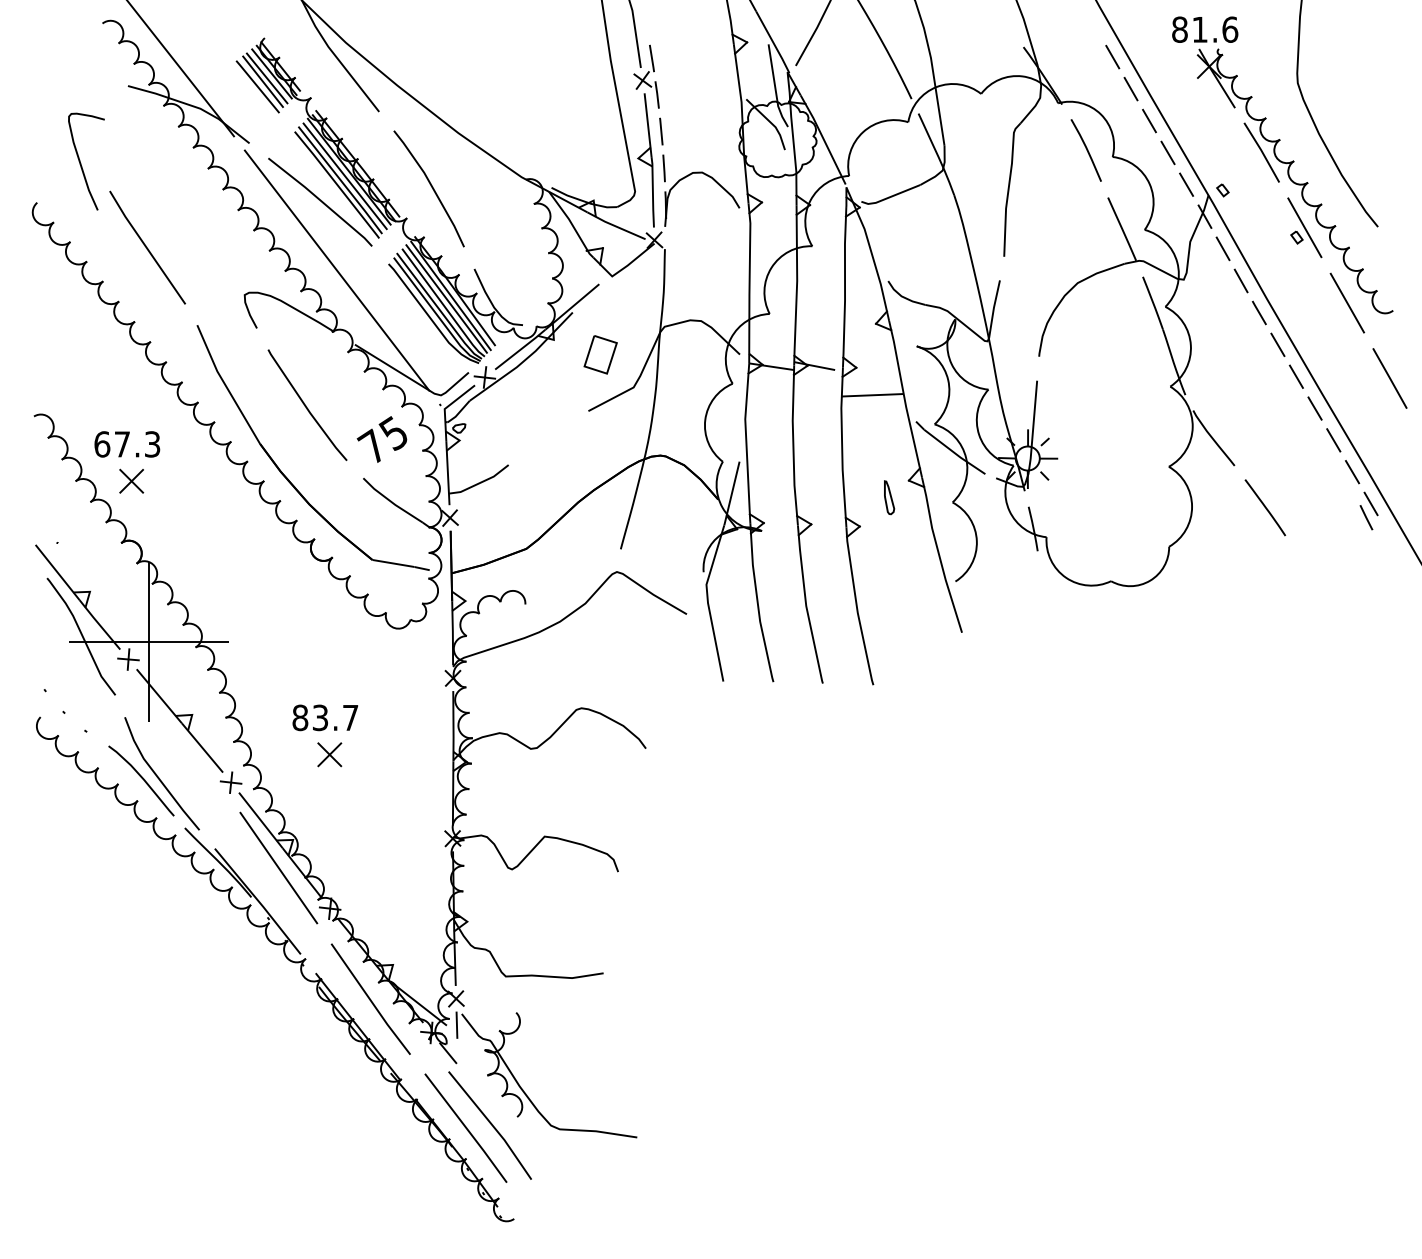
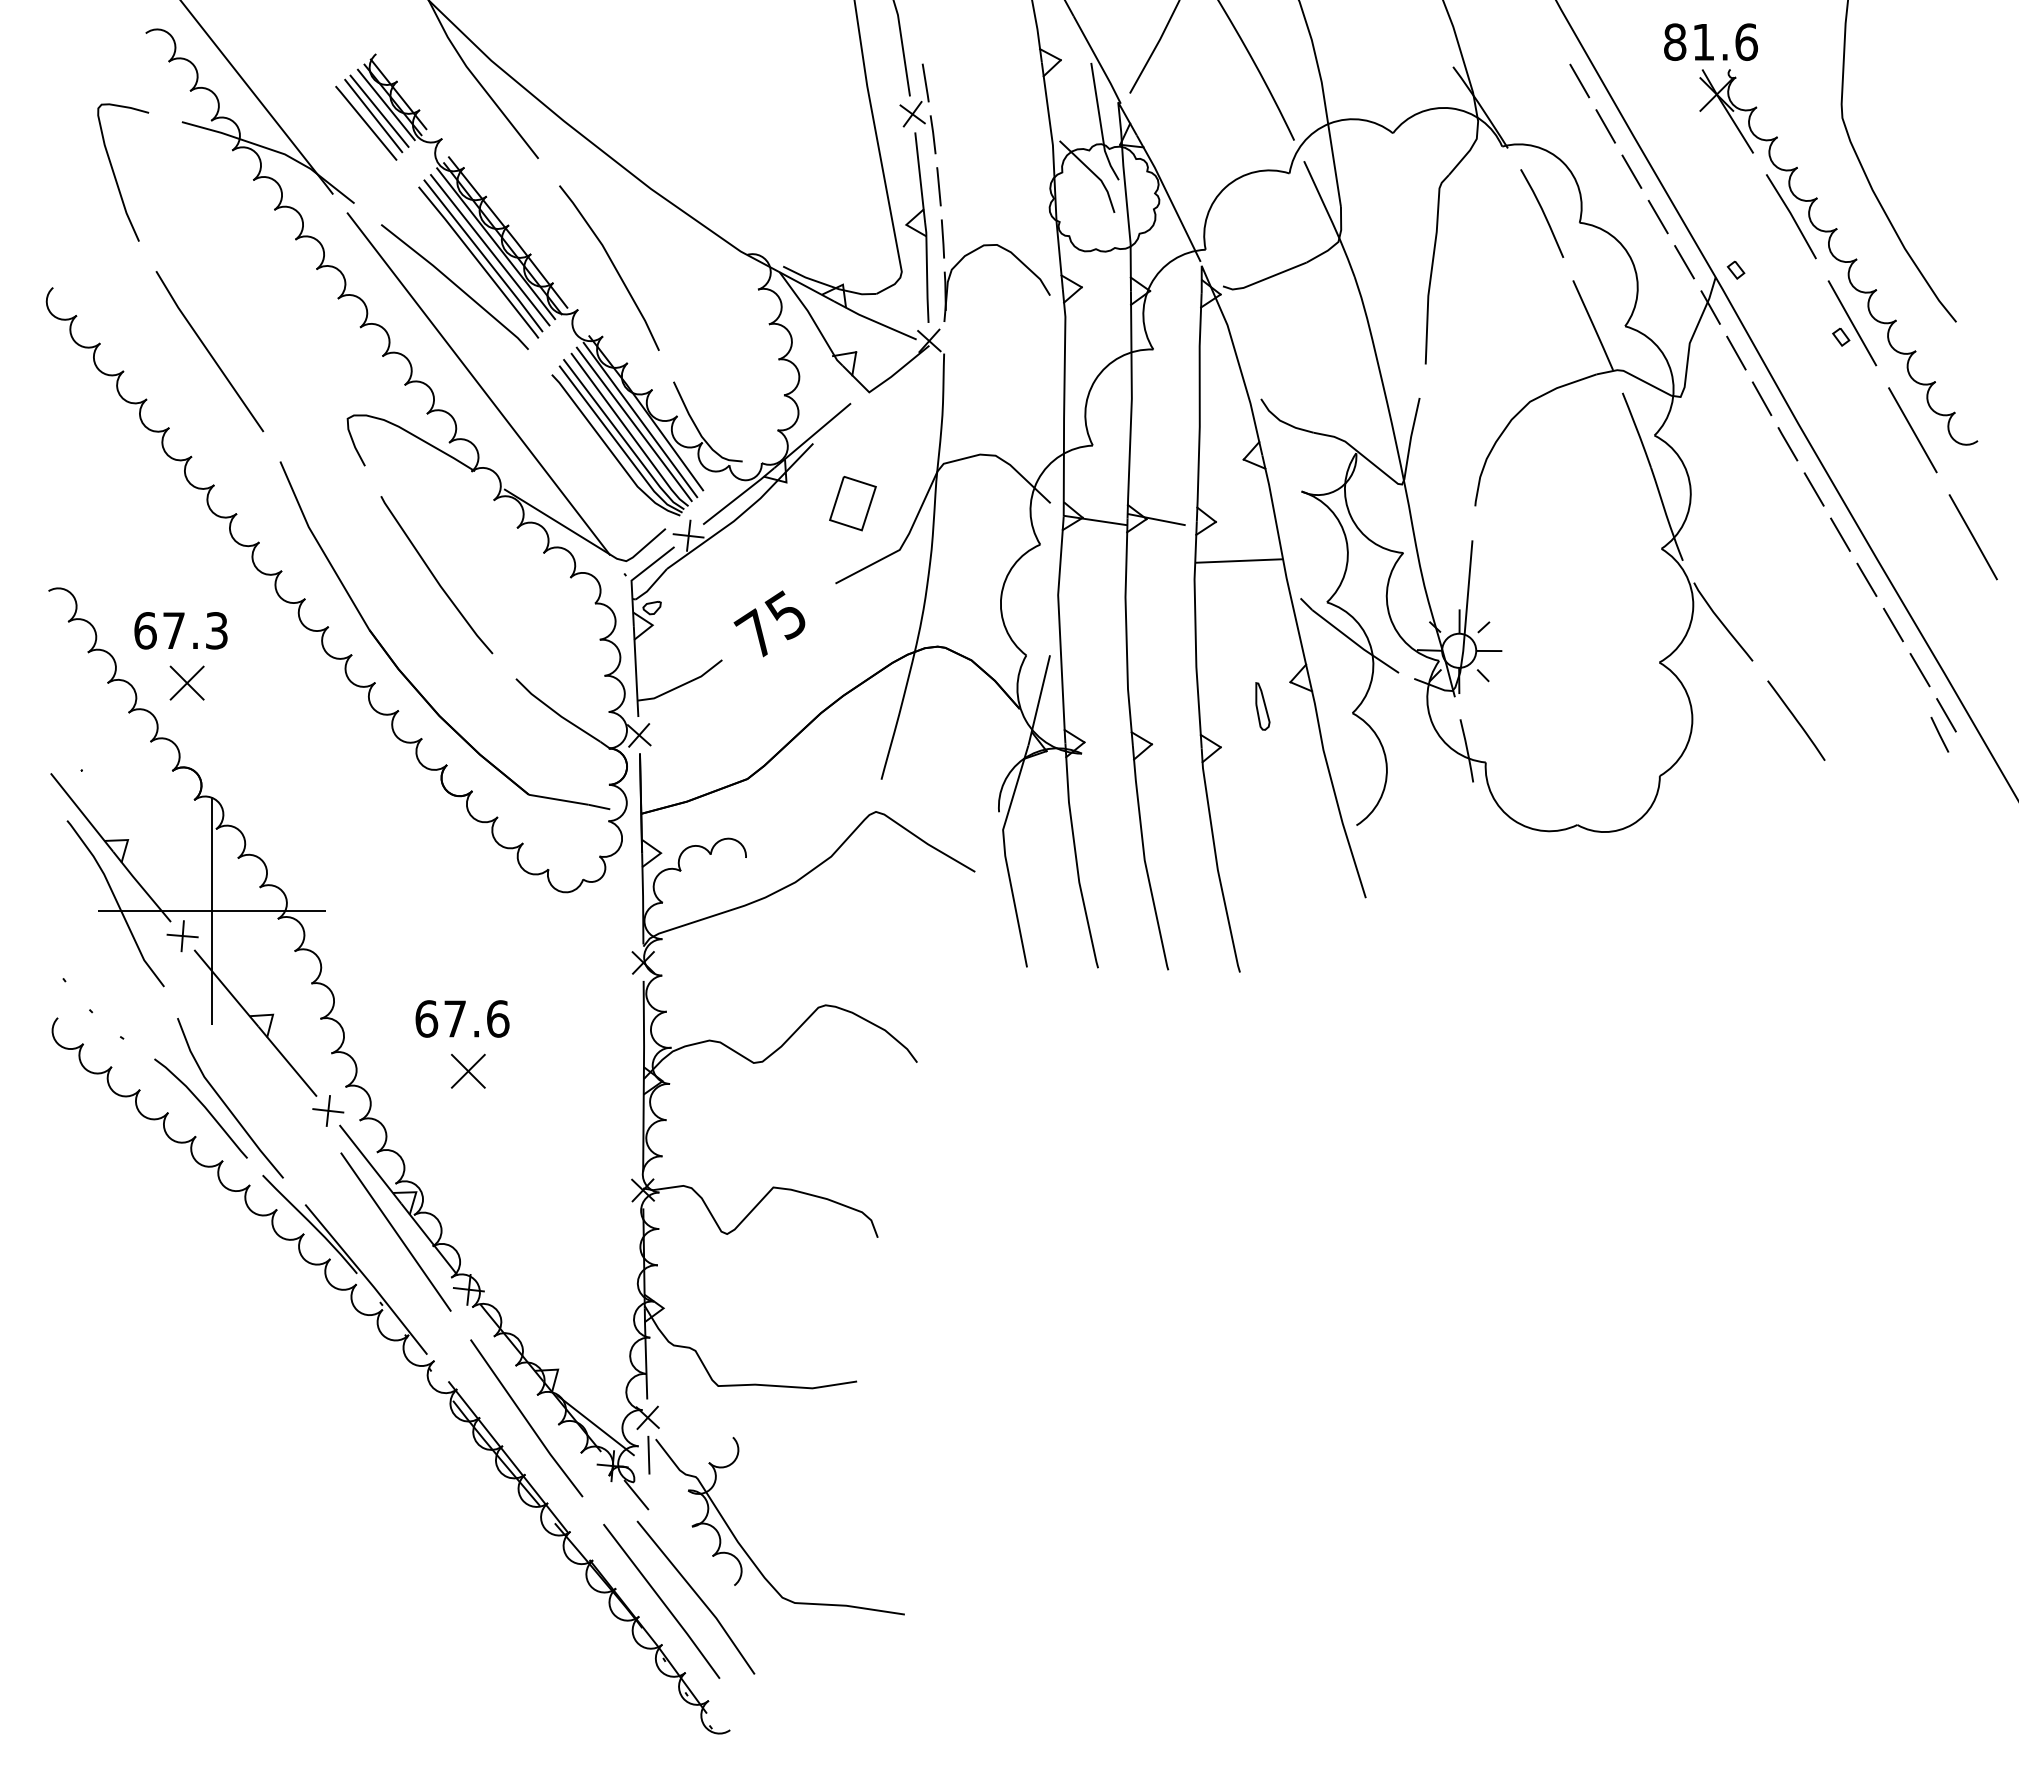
curve: (81, 163) -> (115, 174), moved
text: (381, 439) -> (769, 623), moved
text: (325, 717) -> (462, 1018), 83.7 -> 67.6

